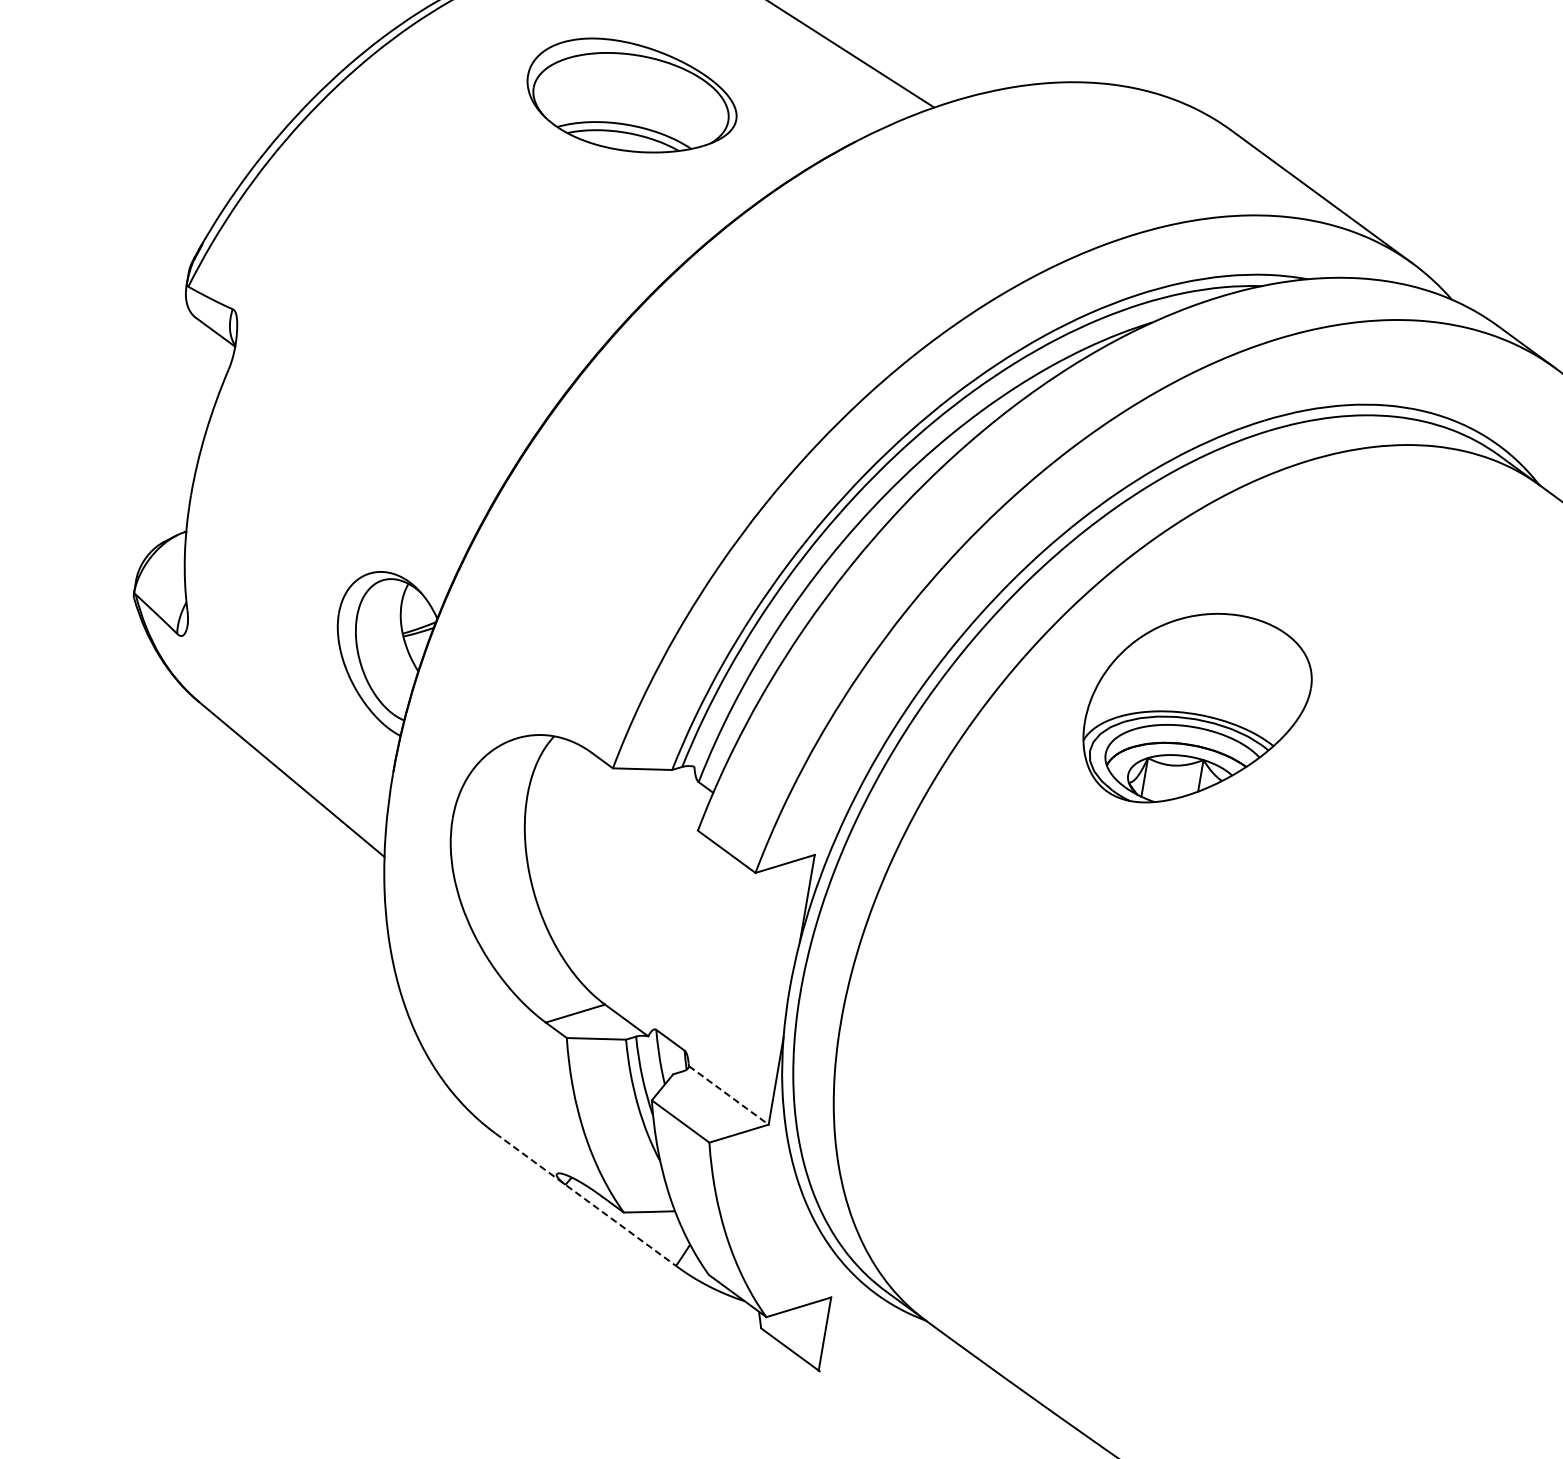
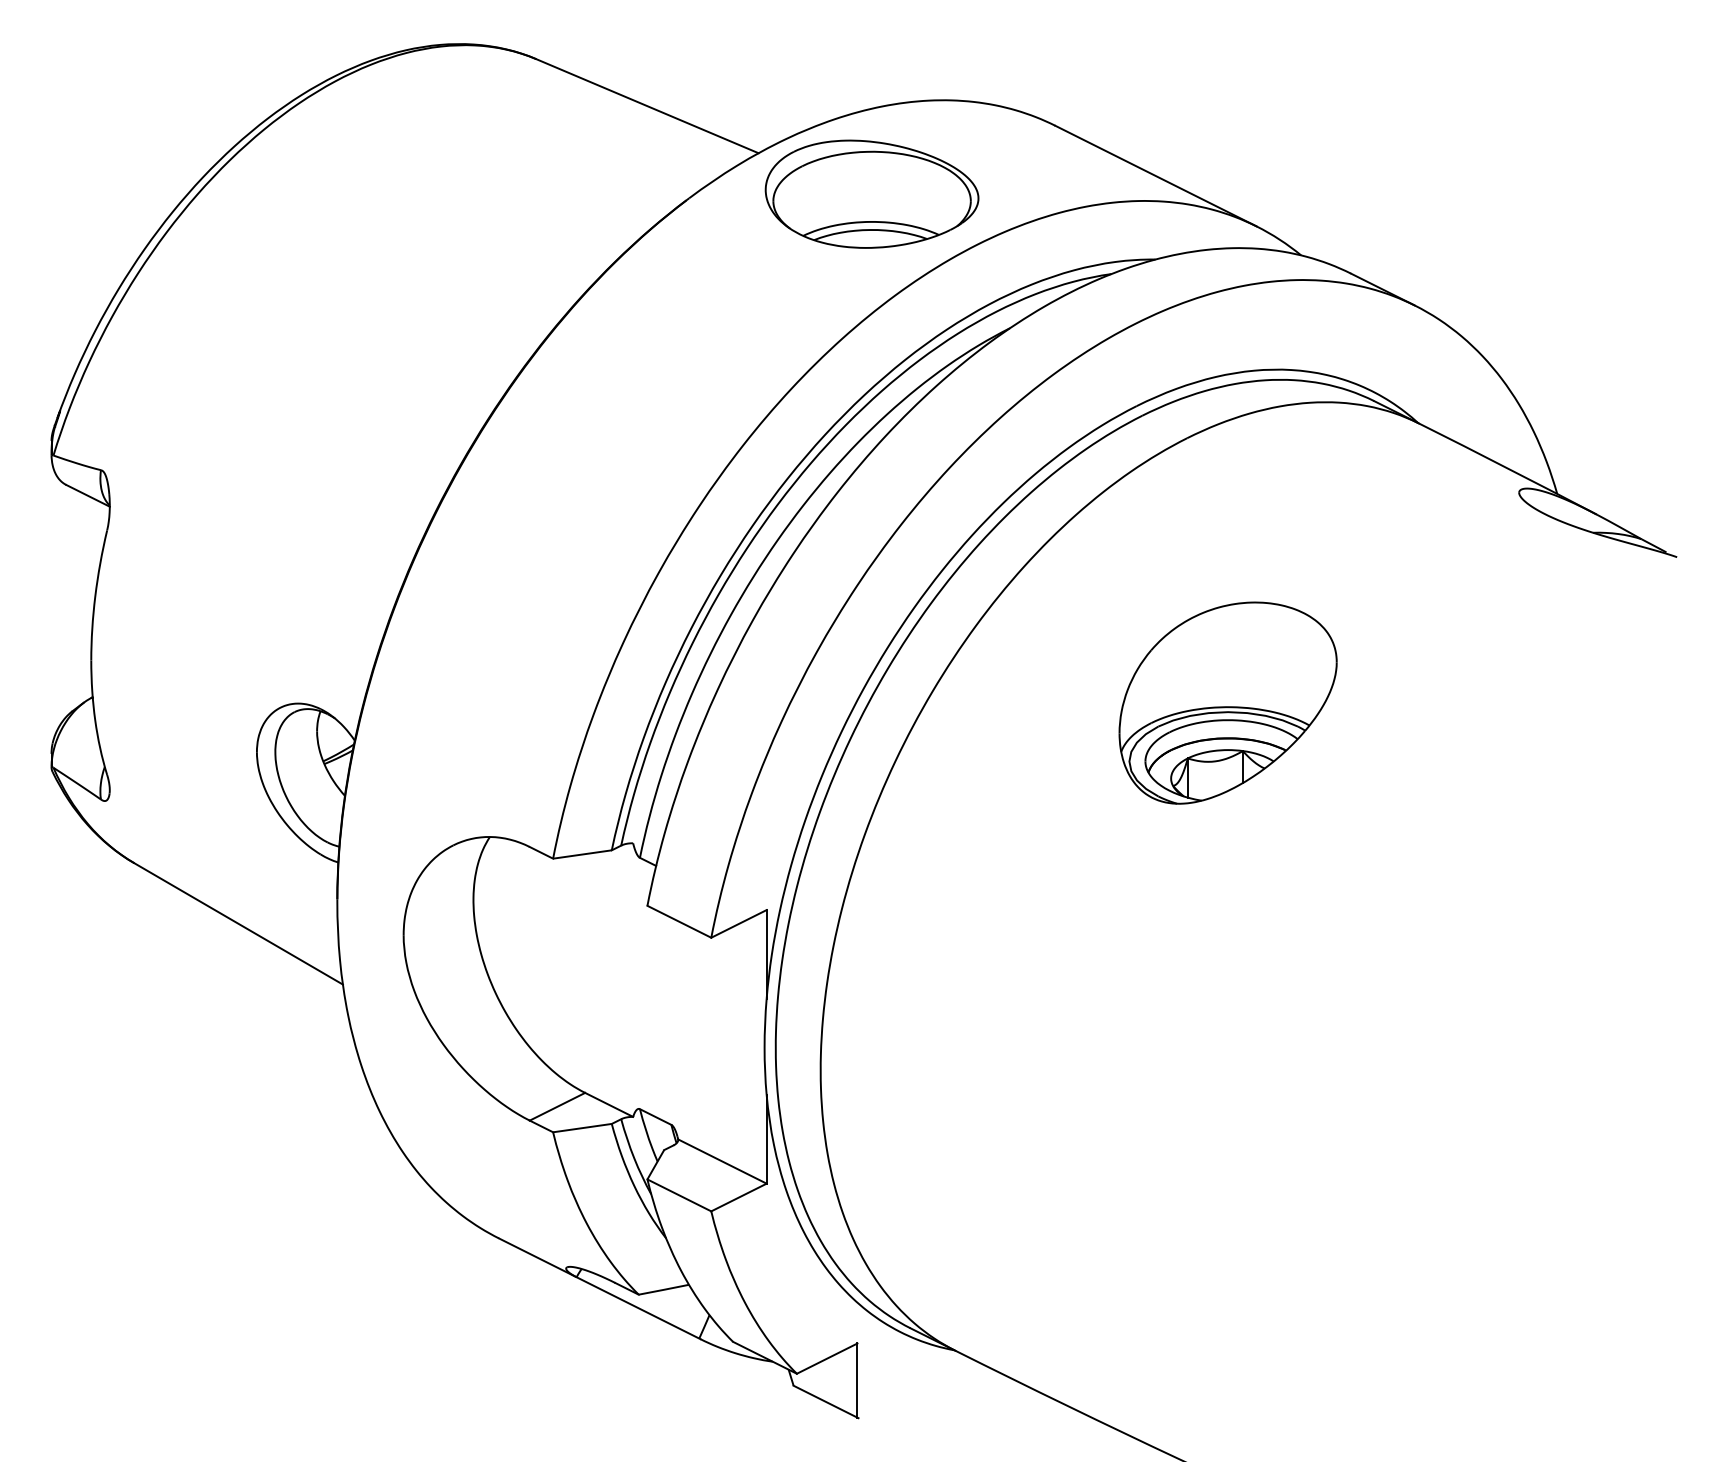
part: (631, 96) -> (871, 193), moved
part: (1196, 709) -> (1227, 702), moved
line: (728, 1095) -> (722, 1161), dashed -> solid
line: (586, 1199) -> (599, 1288), dashed -> solid

